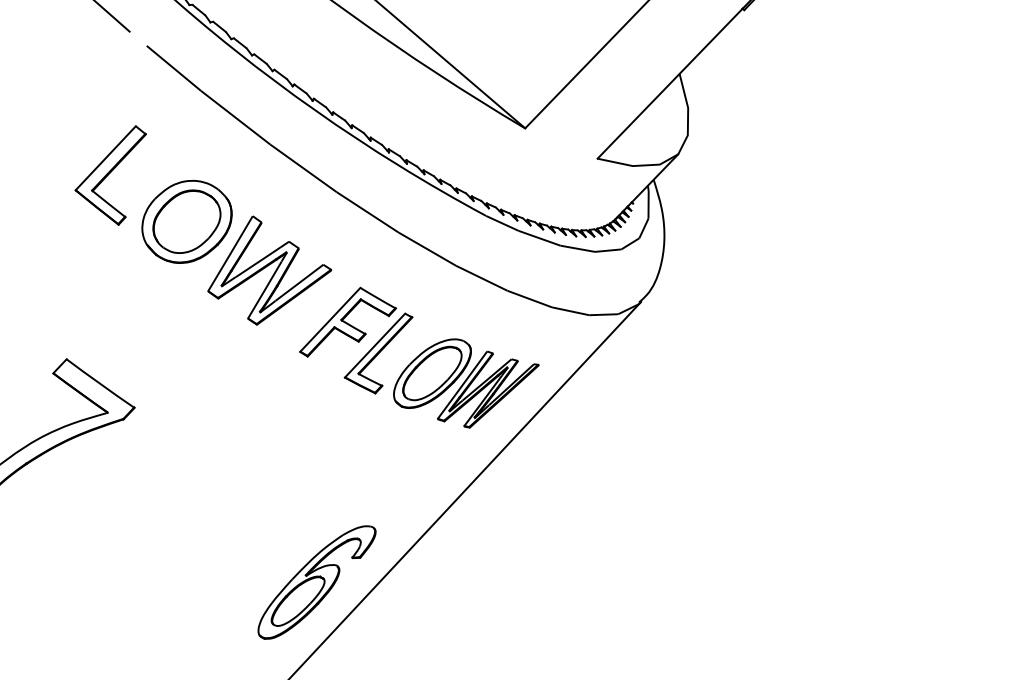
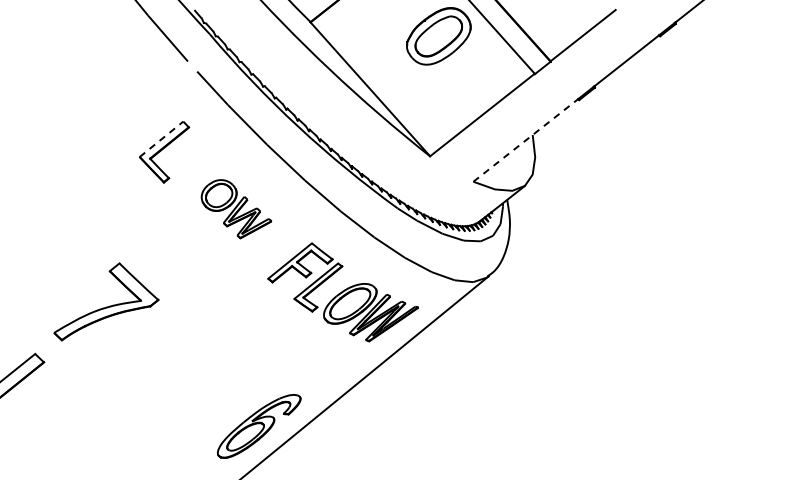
line: (669, 83) -> (525, 140), solid -> dashed
line: (105, 158) -> (161, 139), solid -> dashed
part: (236, 249) -> (236, 208), size x0.6

